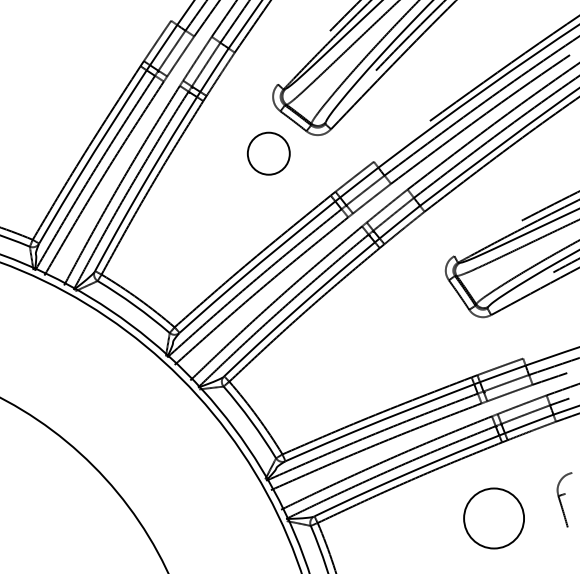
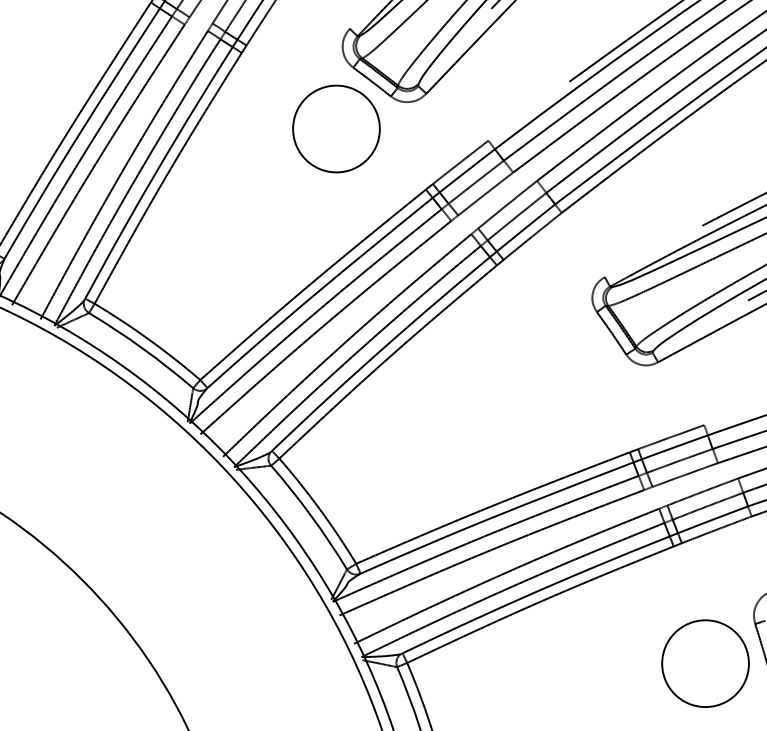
circle: (268, 153) -> (336, 128), size x1.43
circle: (493, 518) -> (704, 663), moved

